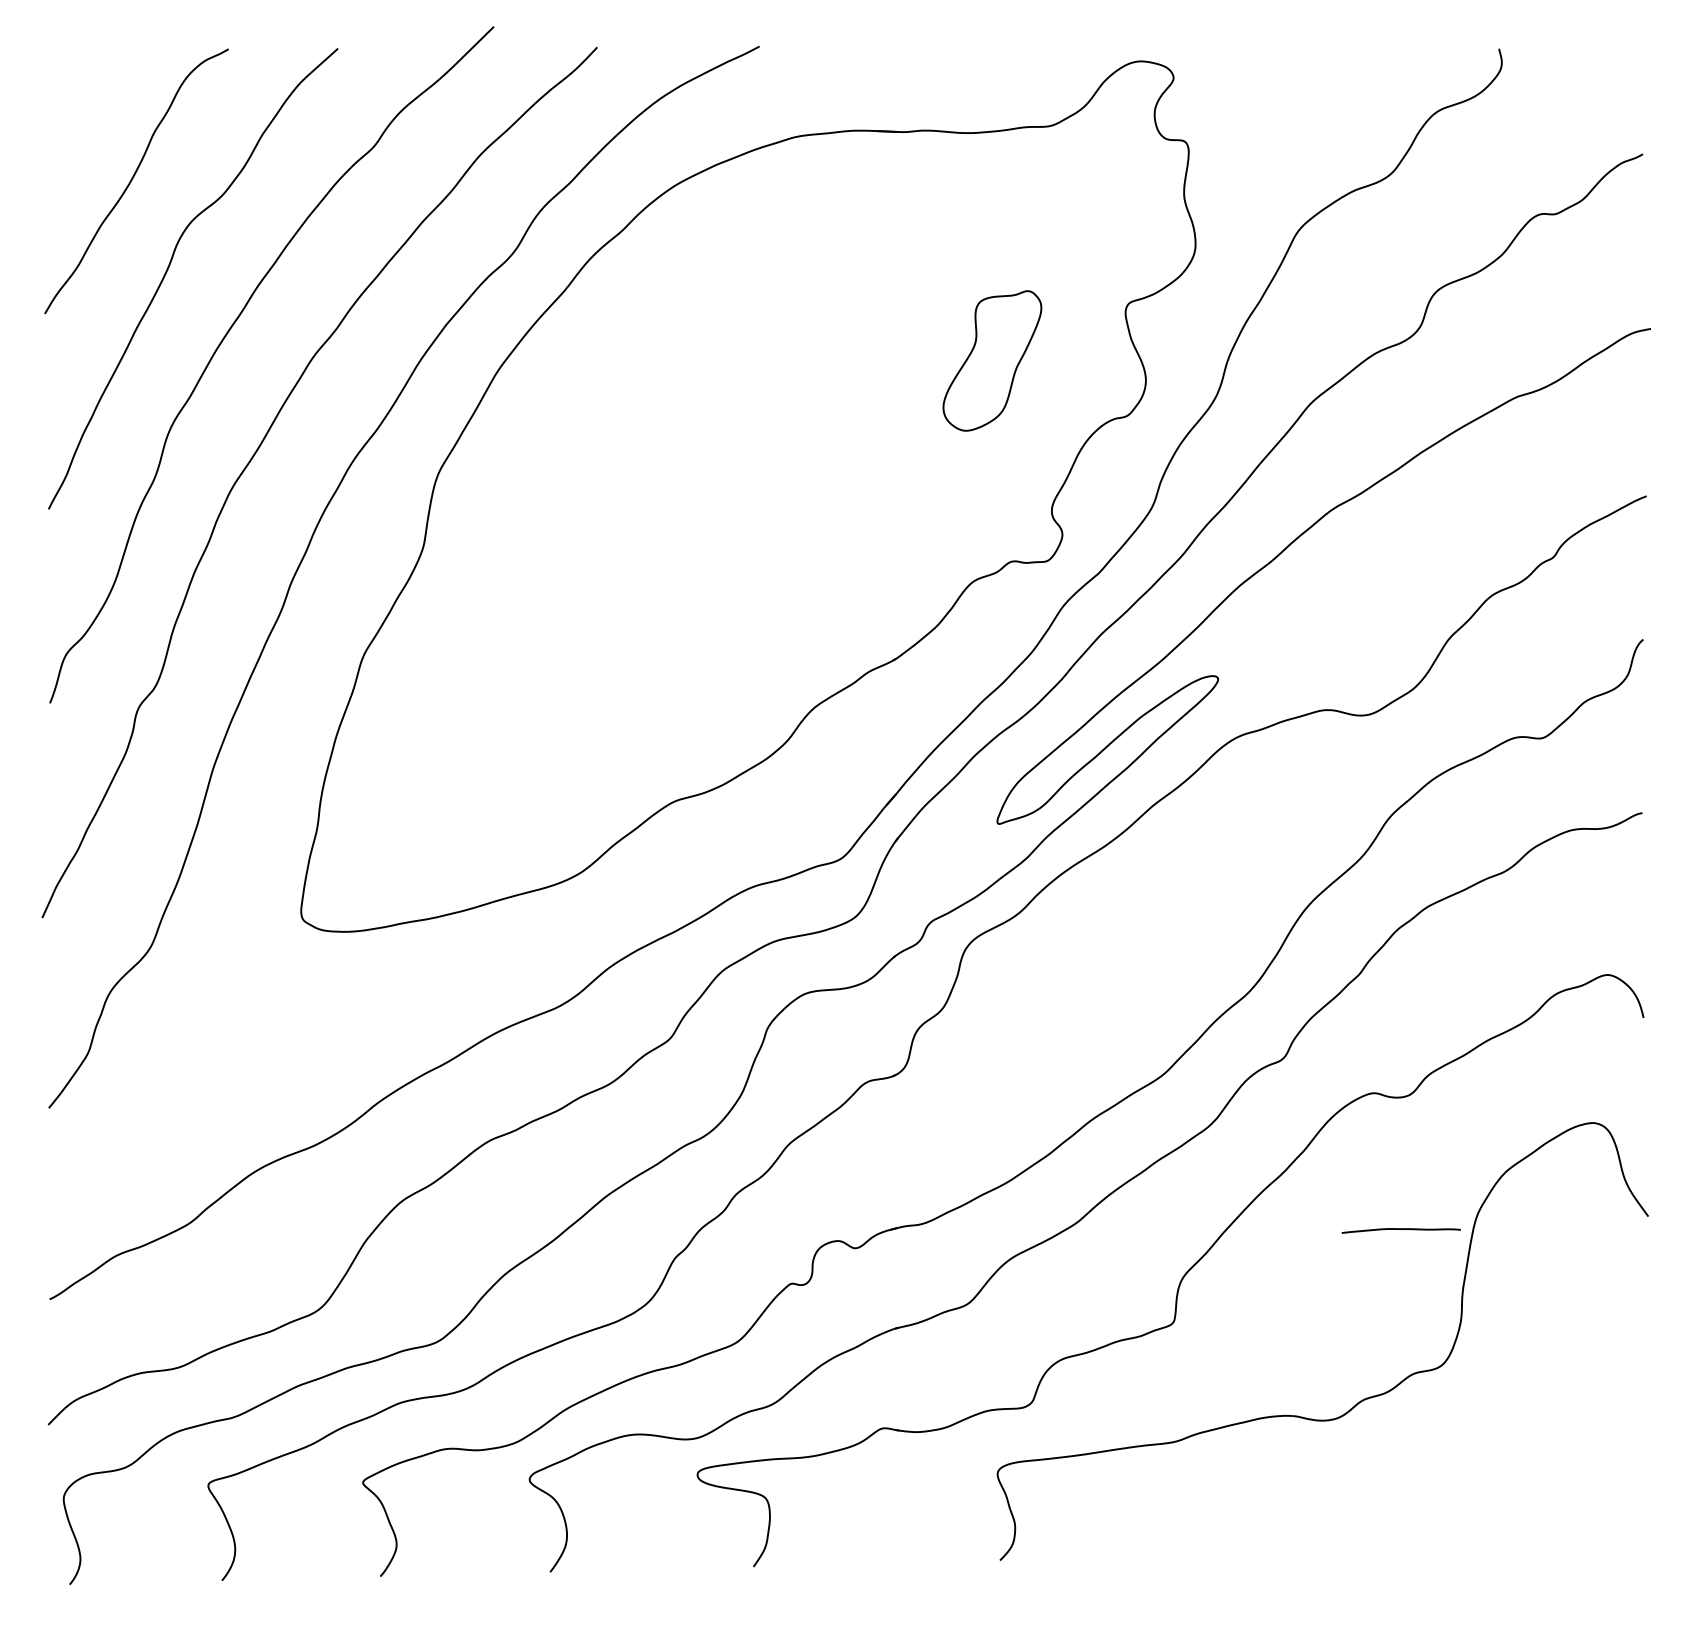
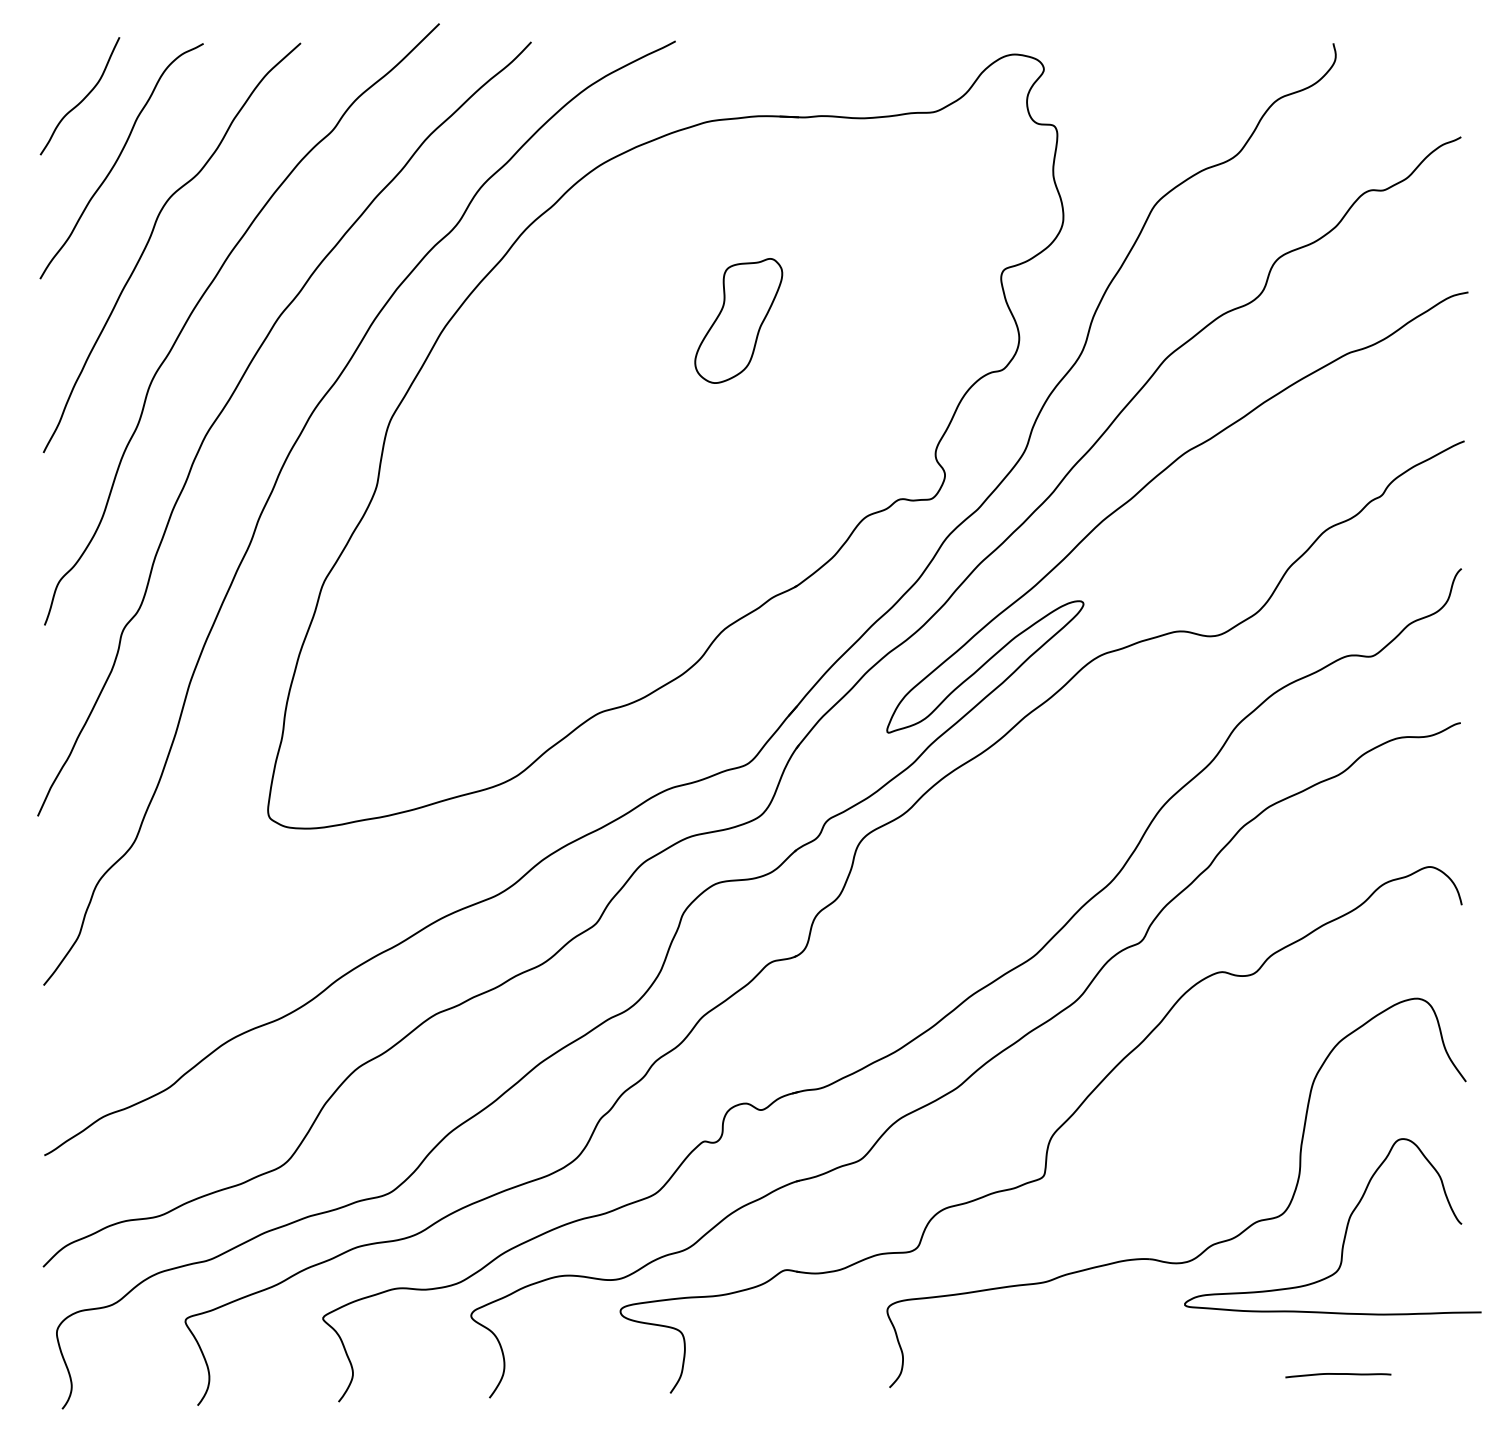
curve: (92, 111) -> (82, 99), added
part: (992, 360) -> (738, 320), moved
curve: (1401, 1229) -> (1338, 1374), moved
curve: (1512, 1381) -> (1345, 1228), added

